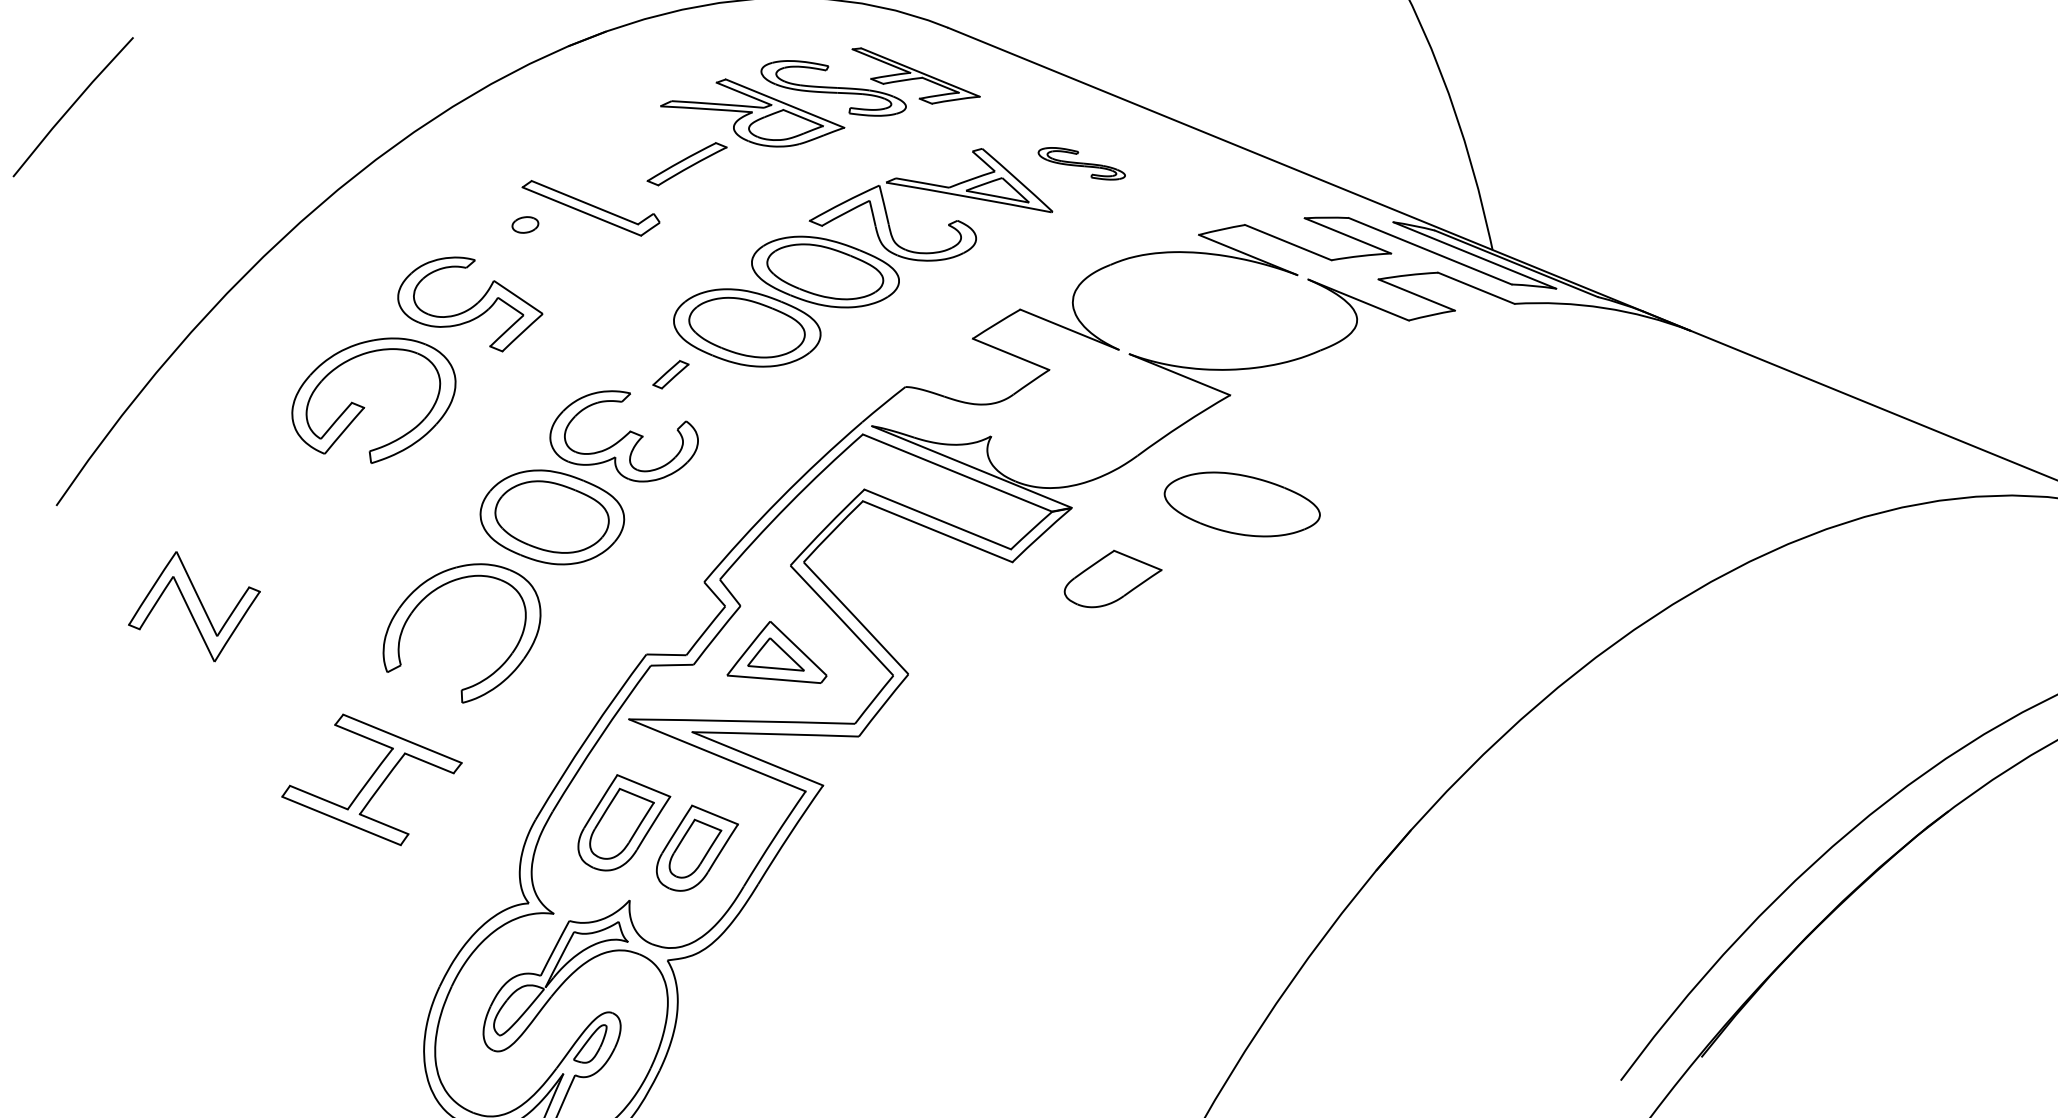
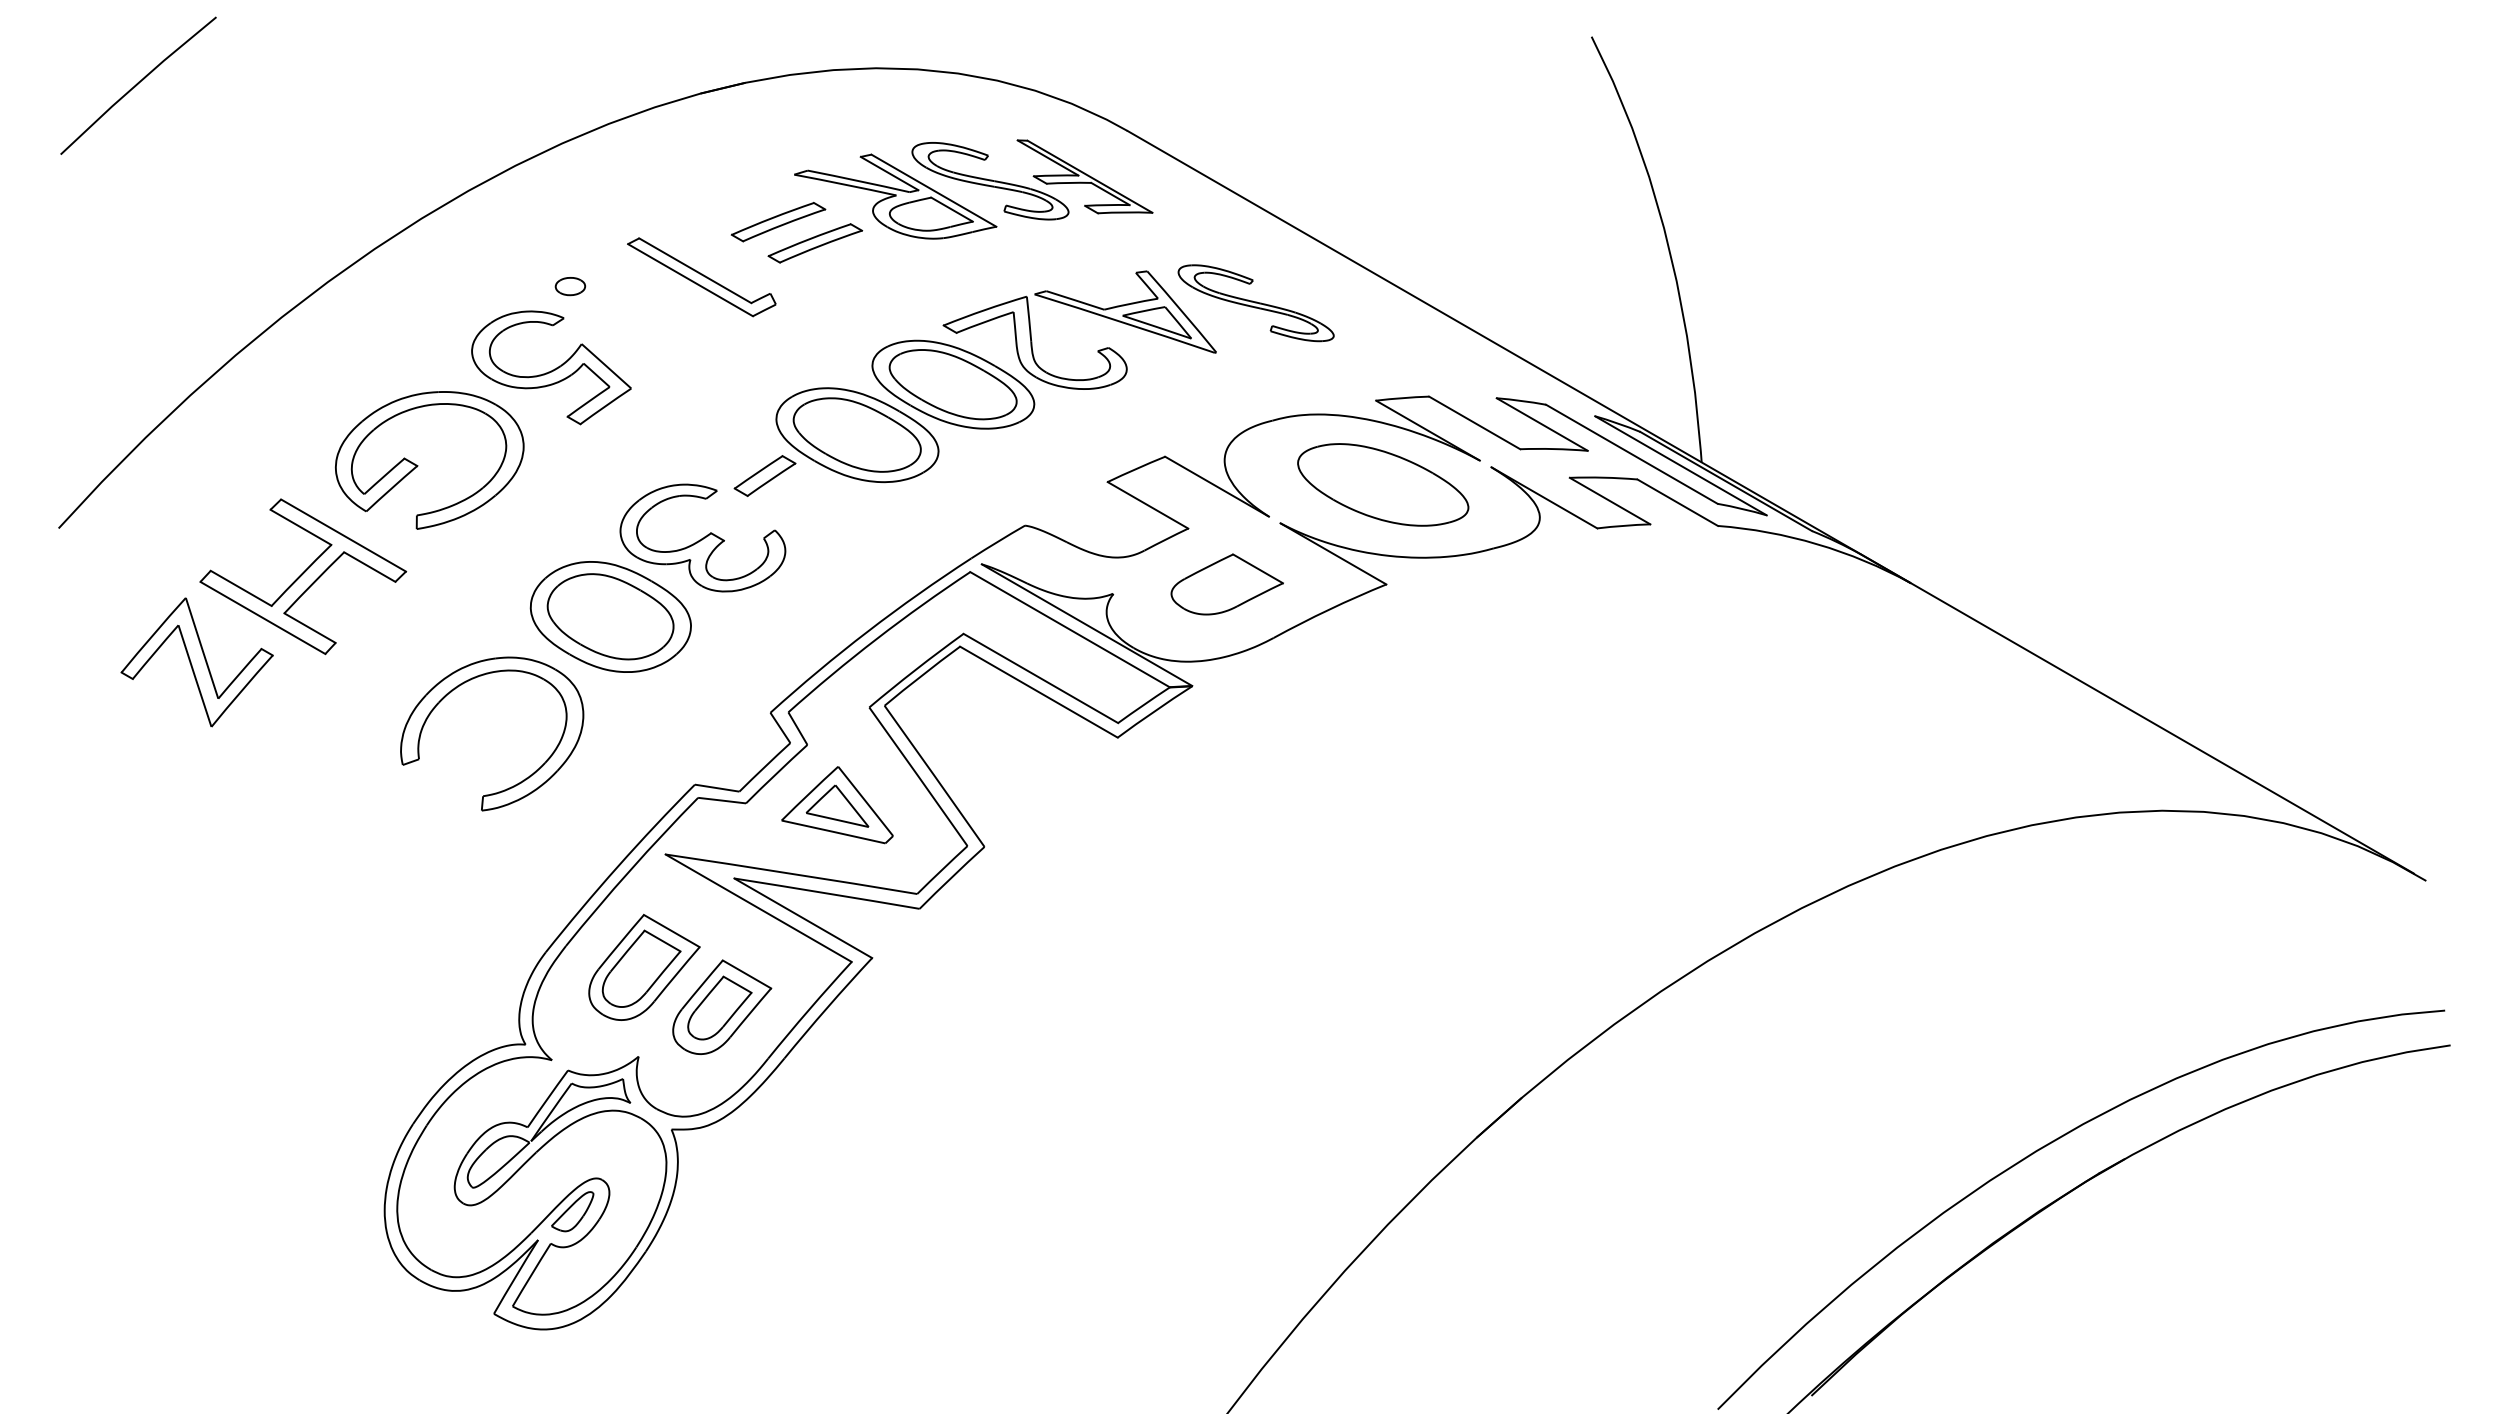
part: (652, 150) -> (778, 222), added
part: (1081, 164) -> (1255, 303), size x1.67
part: (525, 224) -> (570, 286), moved
part: (670, 374) -> (764, 475), size x1.43
part: (1242, 503) -> (1383, 484), moved
part: (1112, 578) -> (1226, 584), moved
part: (372, 779) -> (303, 576), moved

